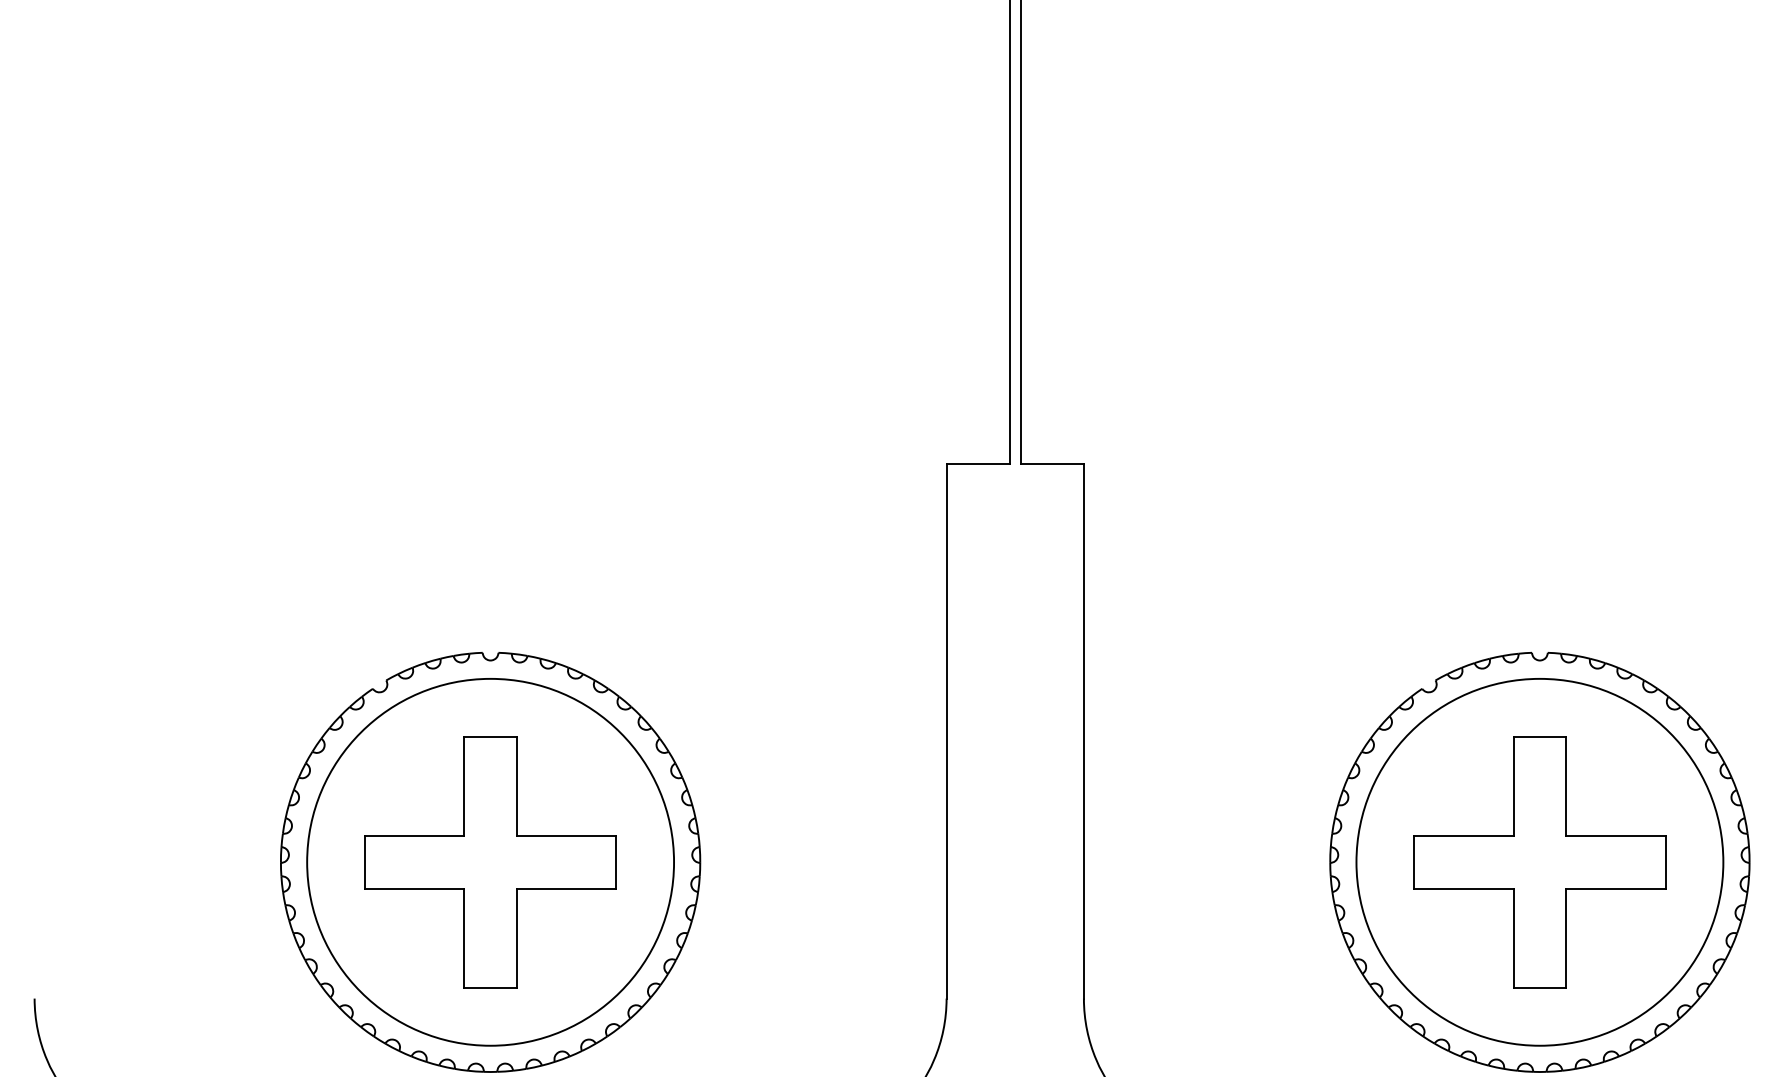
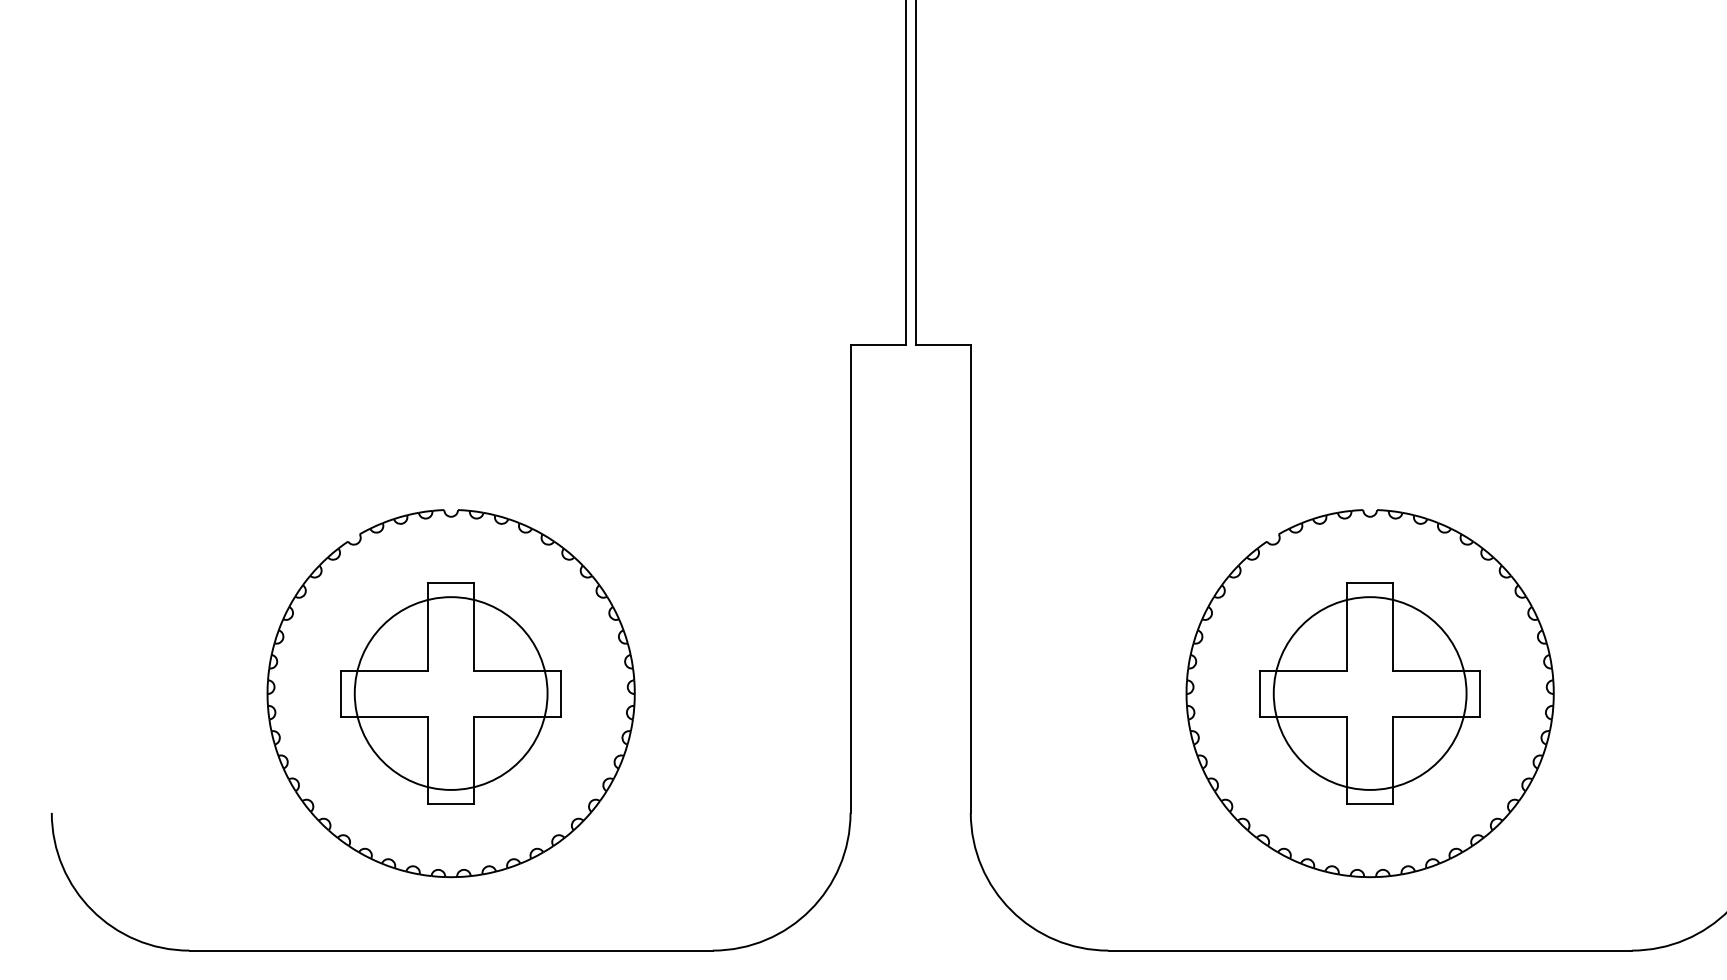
circle: (489, 862) -> (450, 693), size x0.6
circle: (1539, 862) -> (1369, 693), size x0.6

